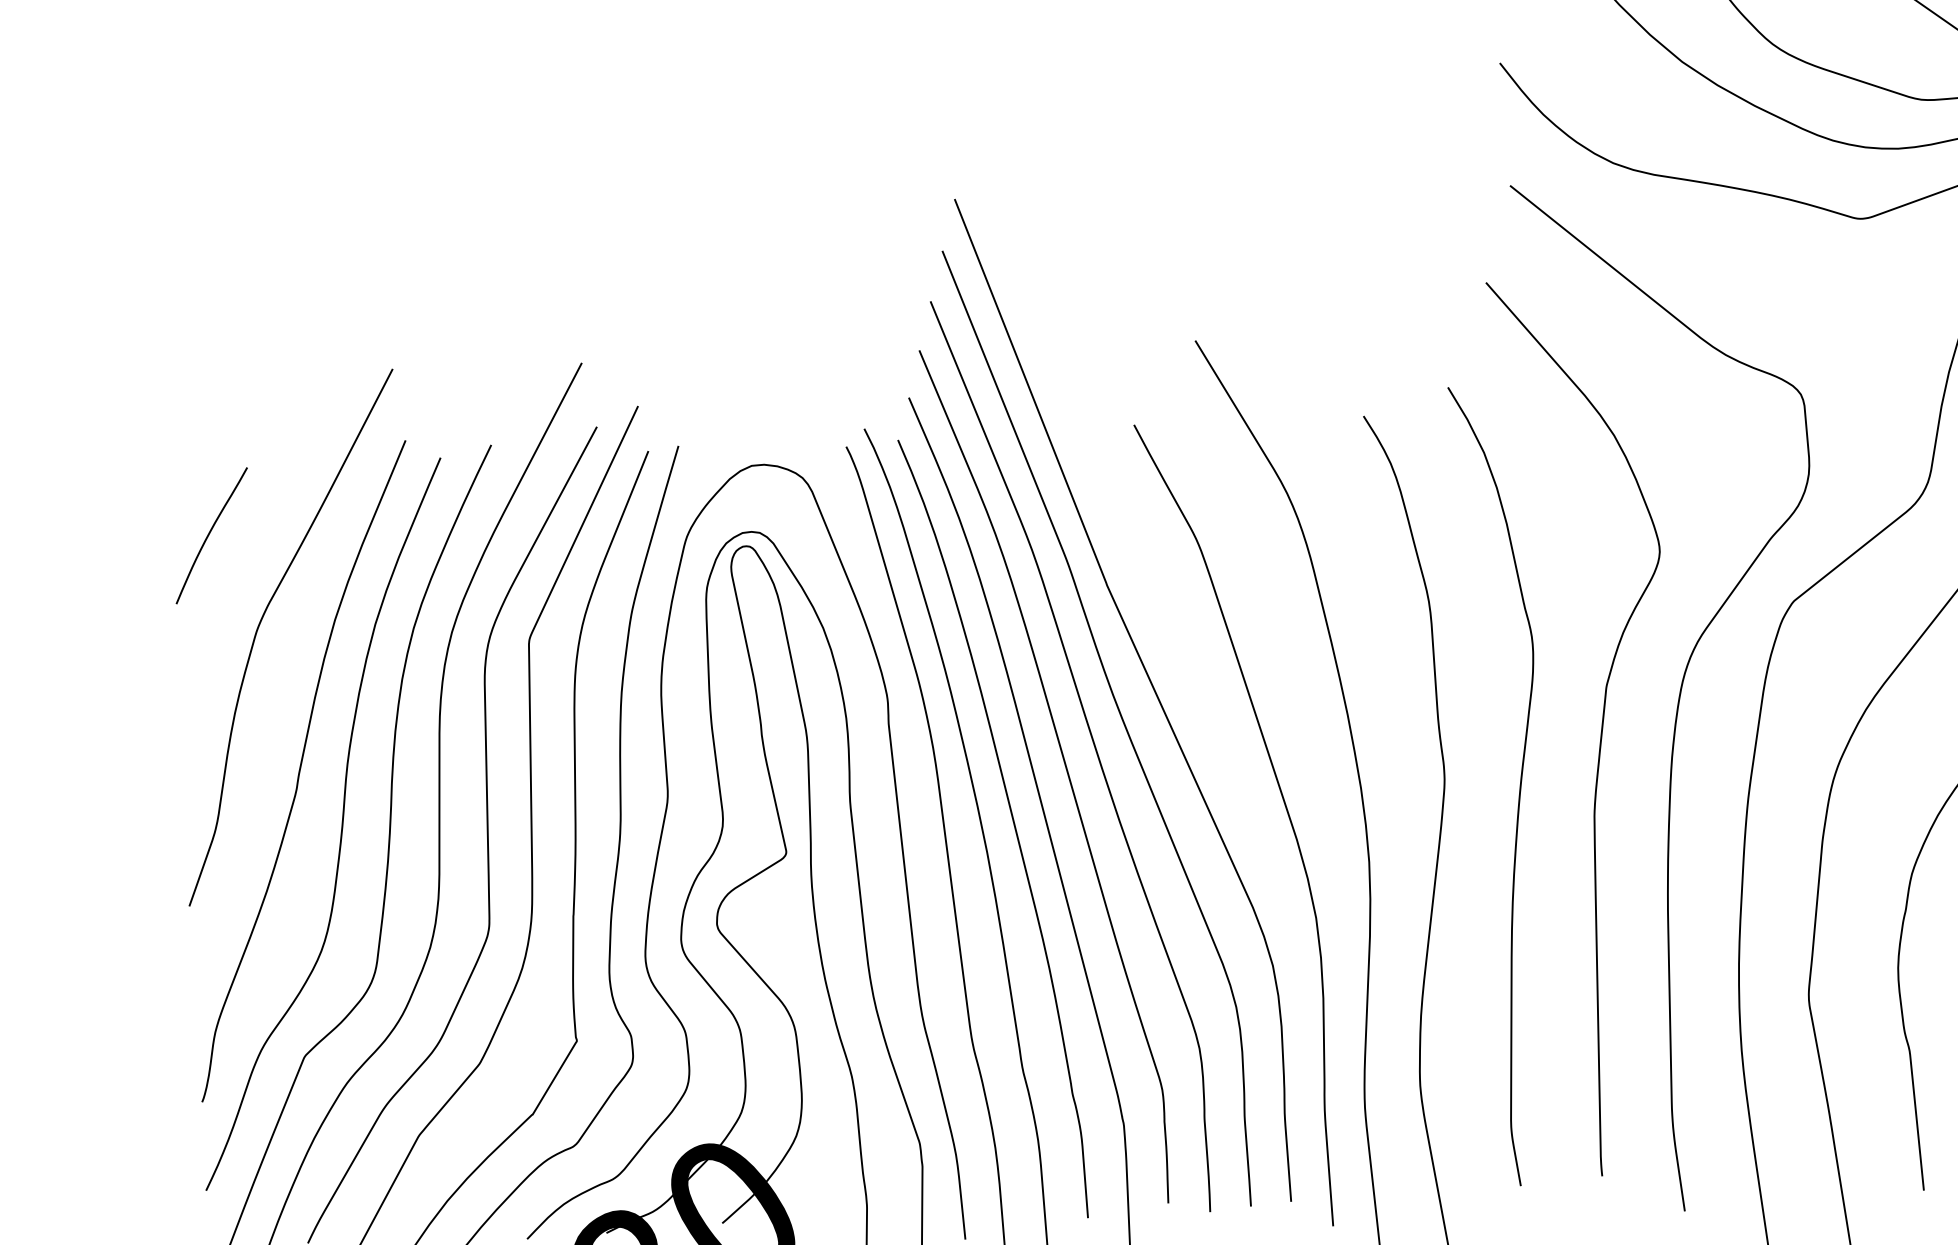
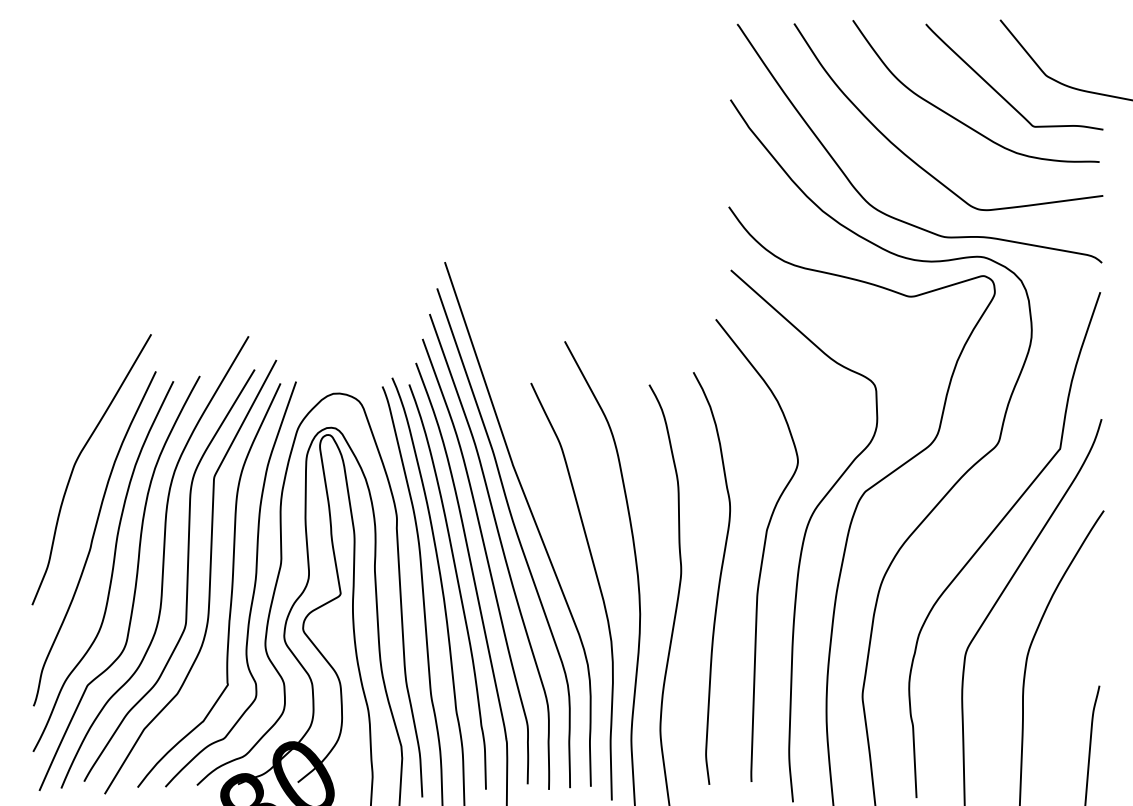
curve: (211, 534) -> (53, 414), removed

